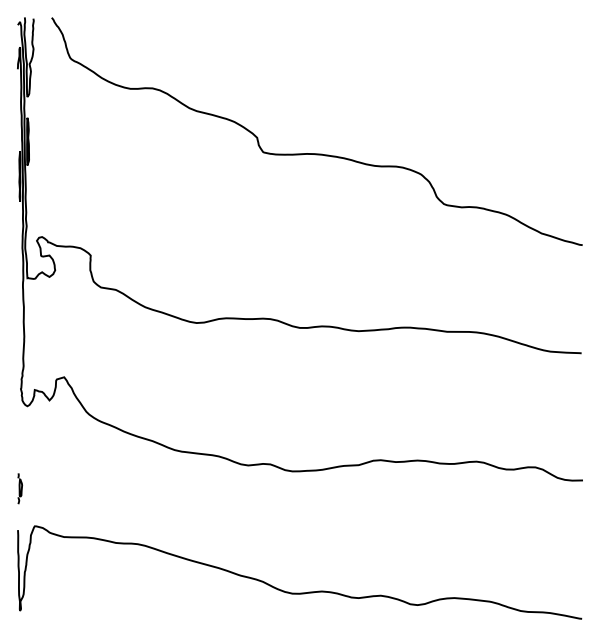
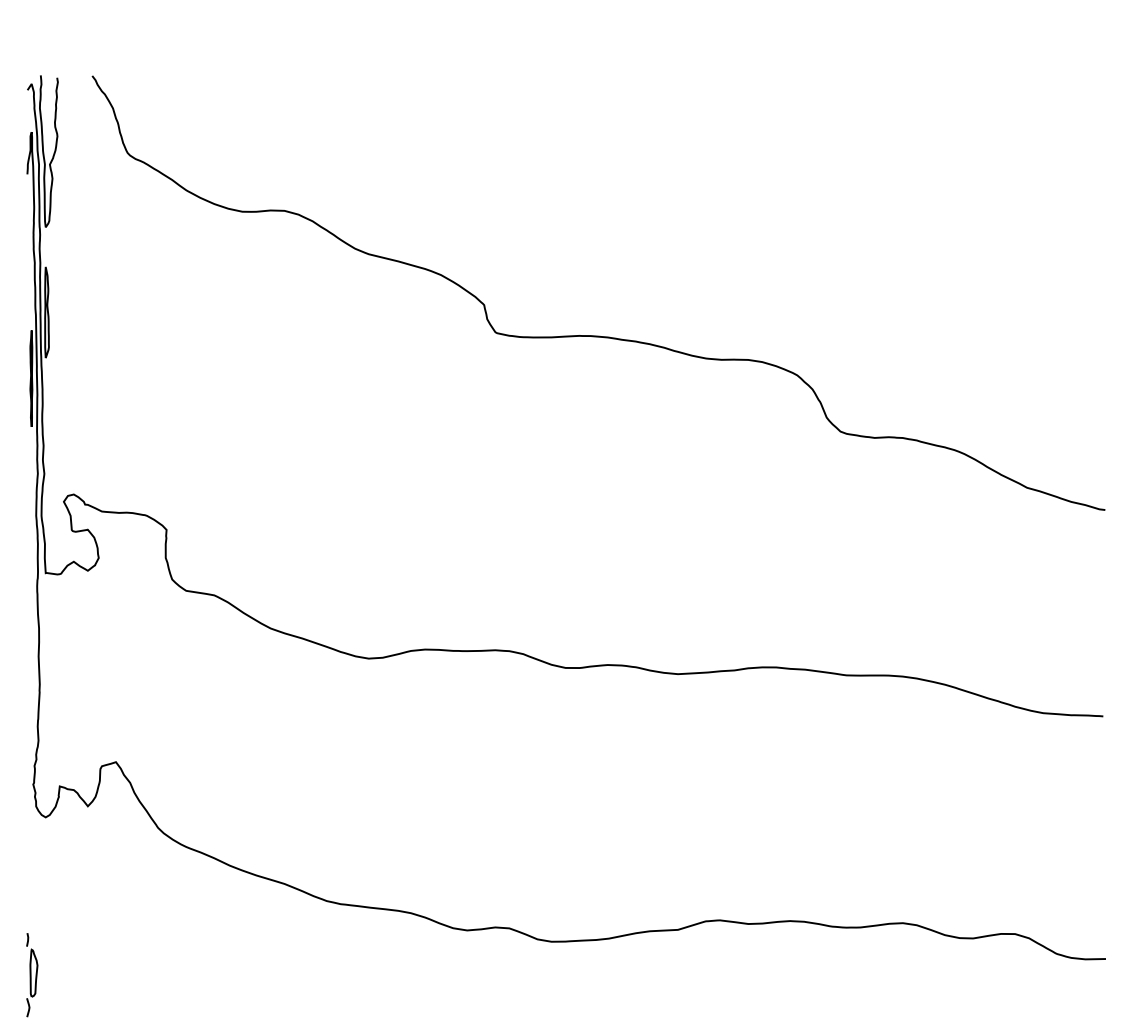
part: (19, 488) -> (30, 974), size x1.43

